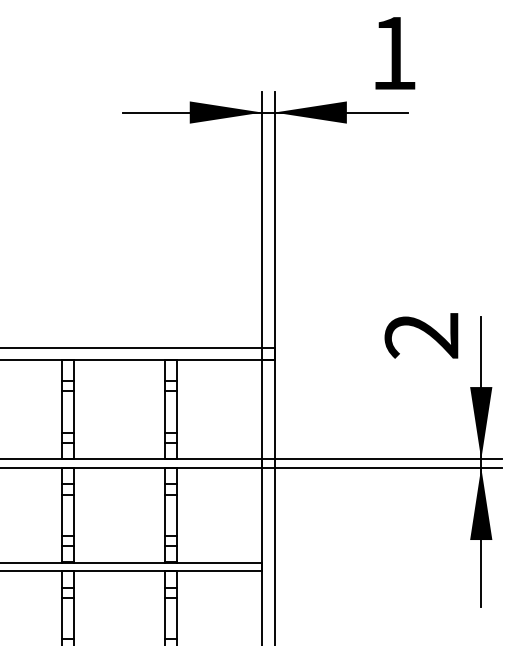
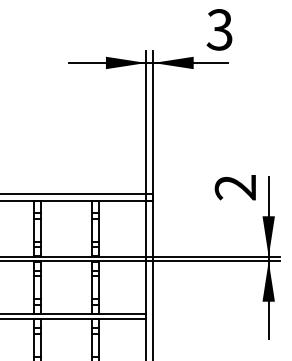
text: (393, 52) -> (219, 29), 1 -> 3

